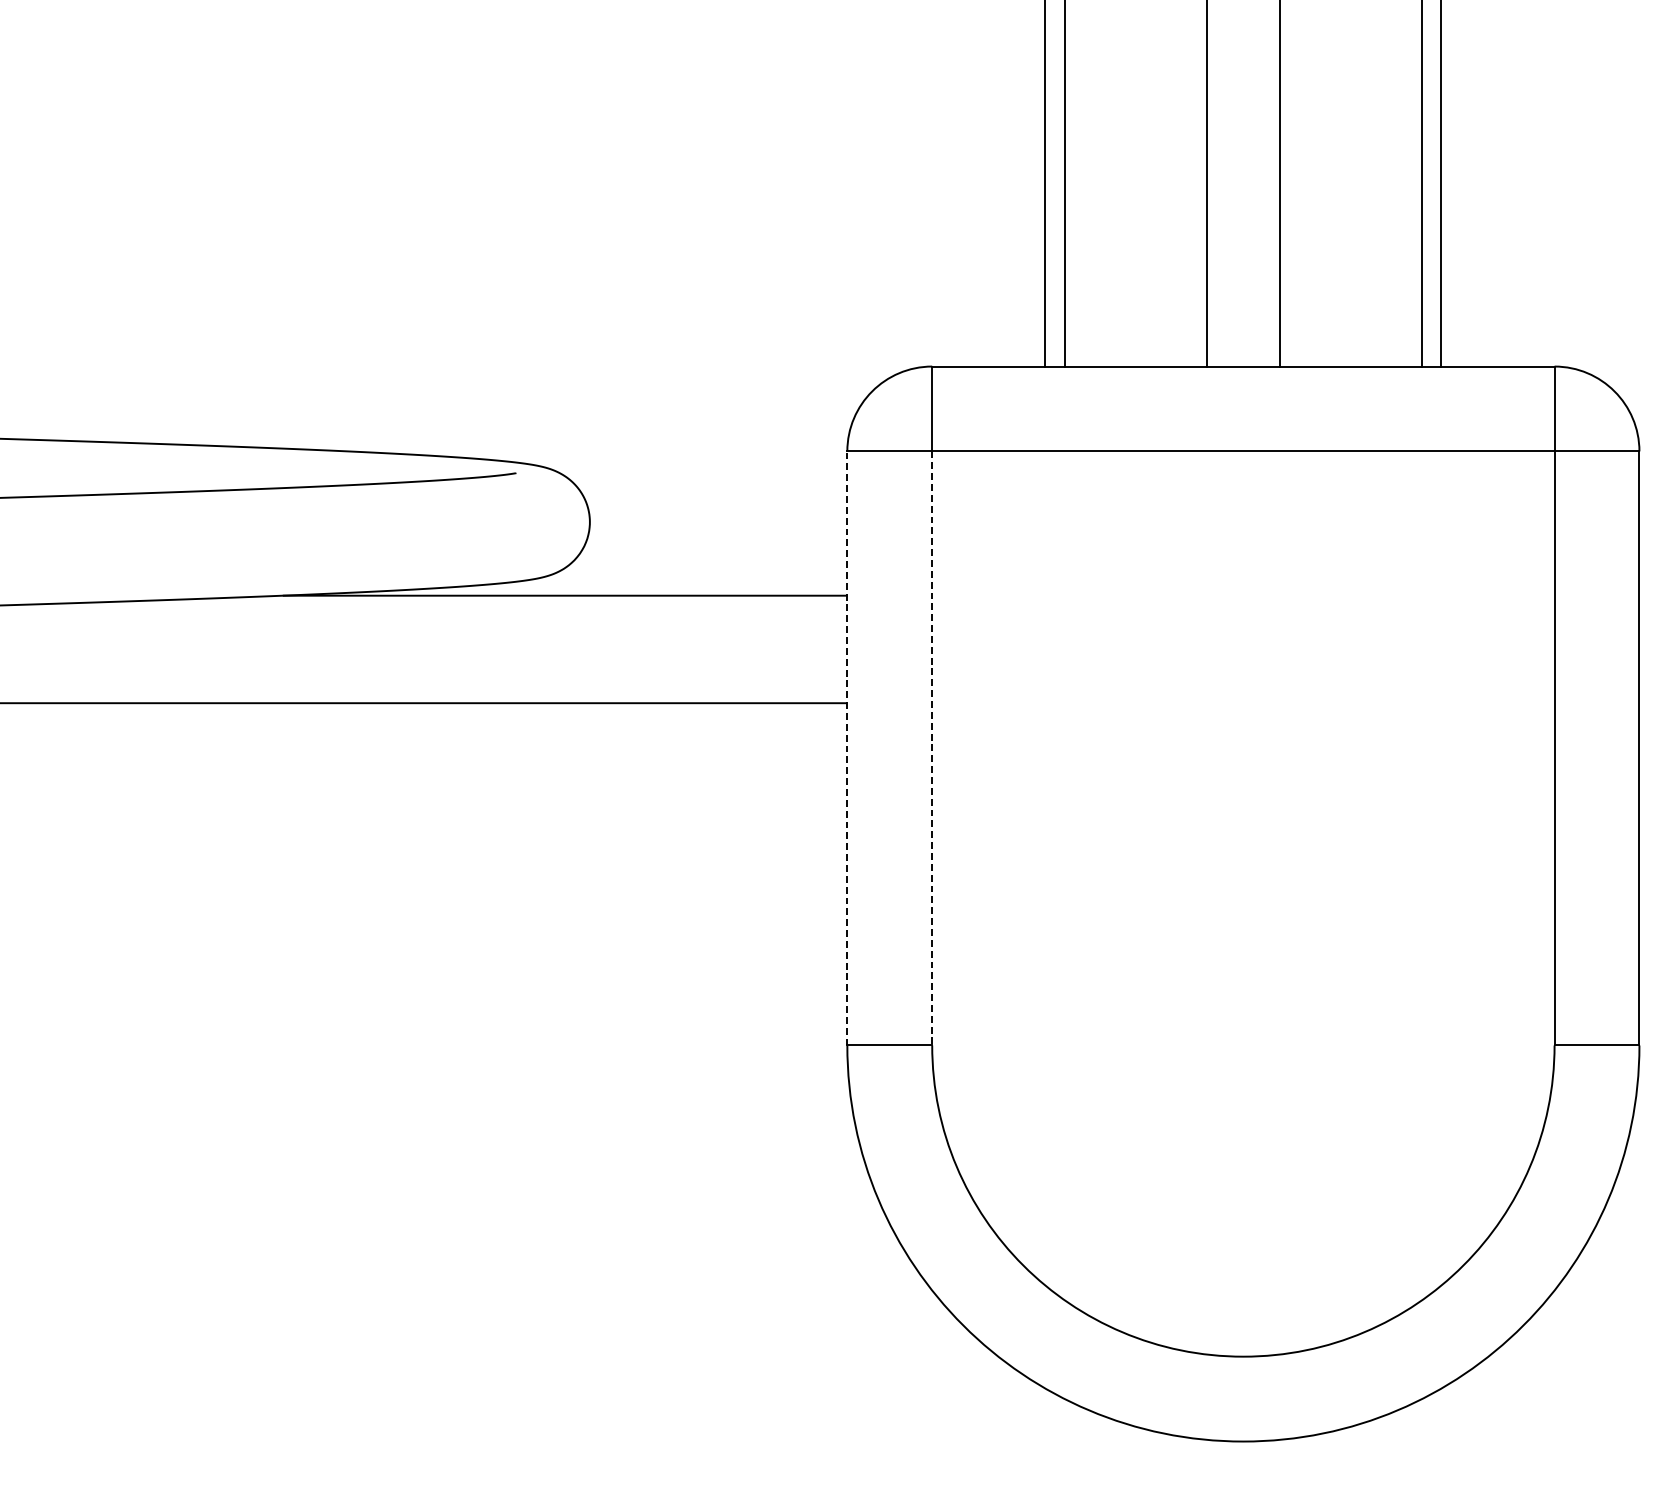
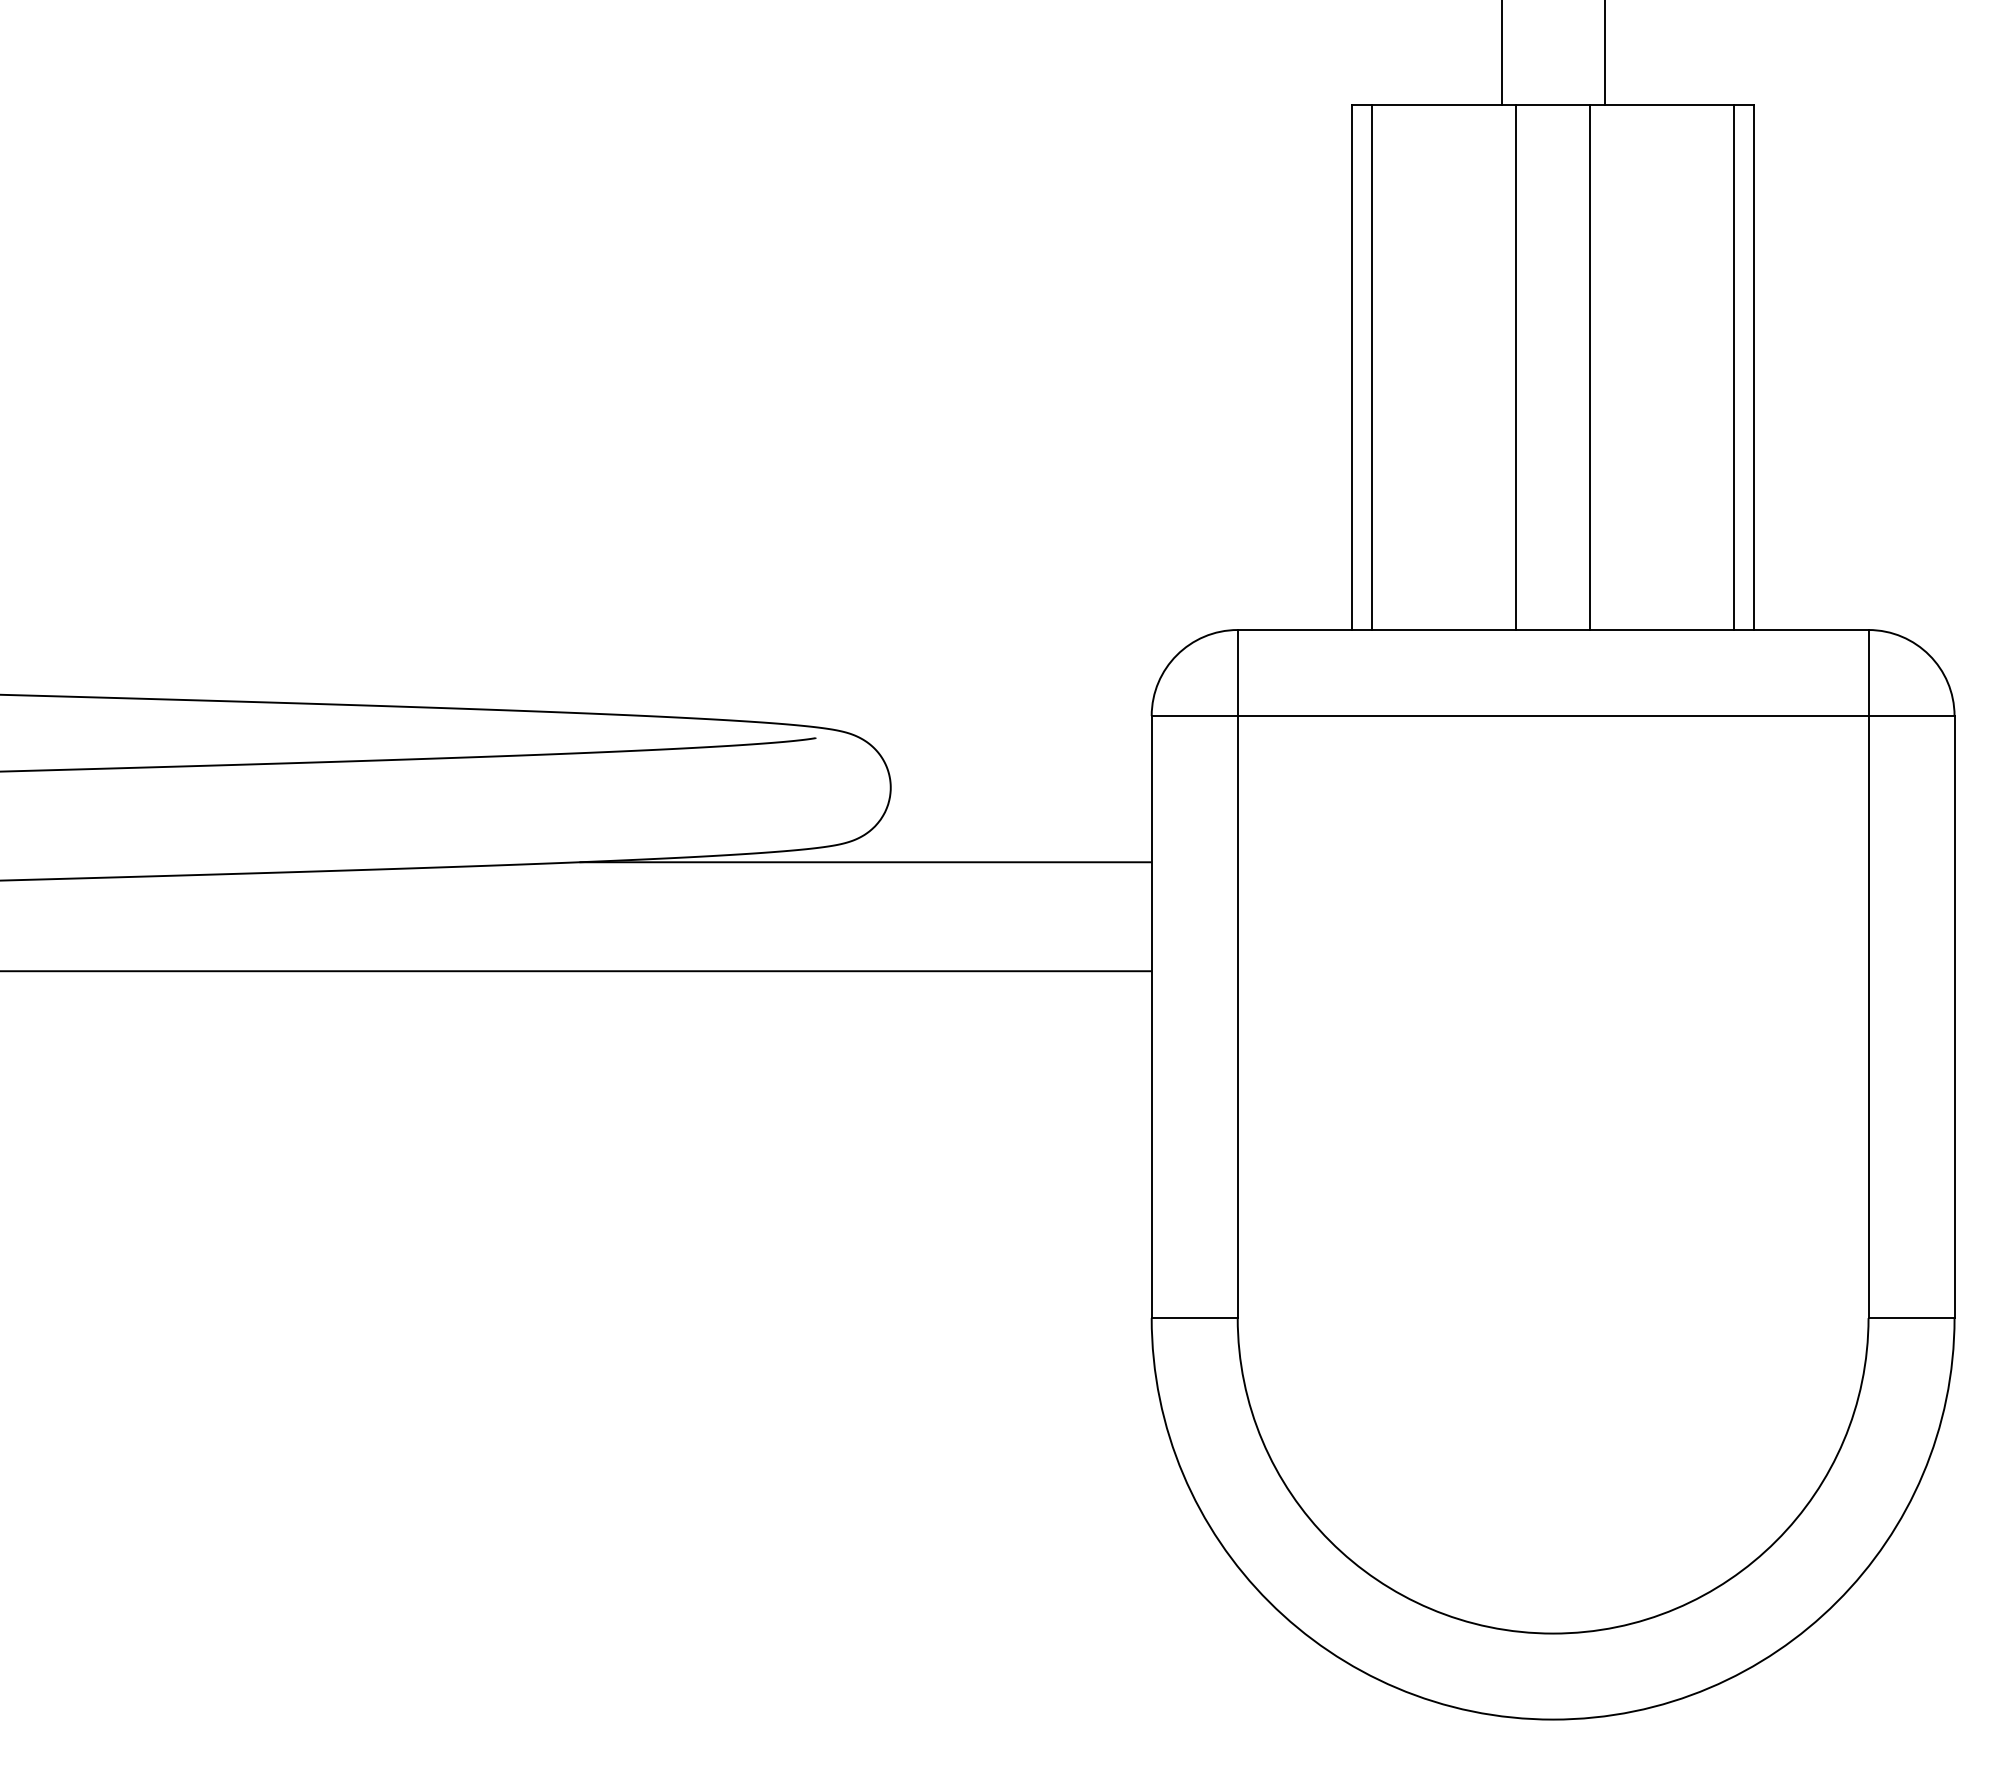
line: (847, 747) -> (1151, 1016), dashed -> solid
line: (931, 748) -> (1237, 1017), dashed -> solid

